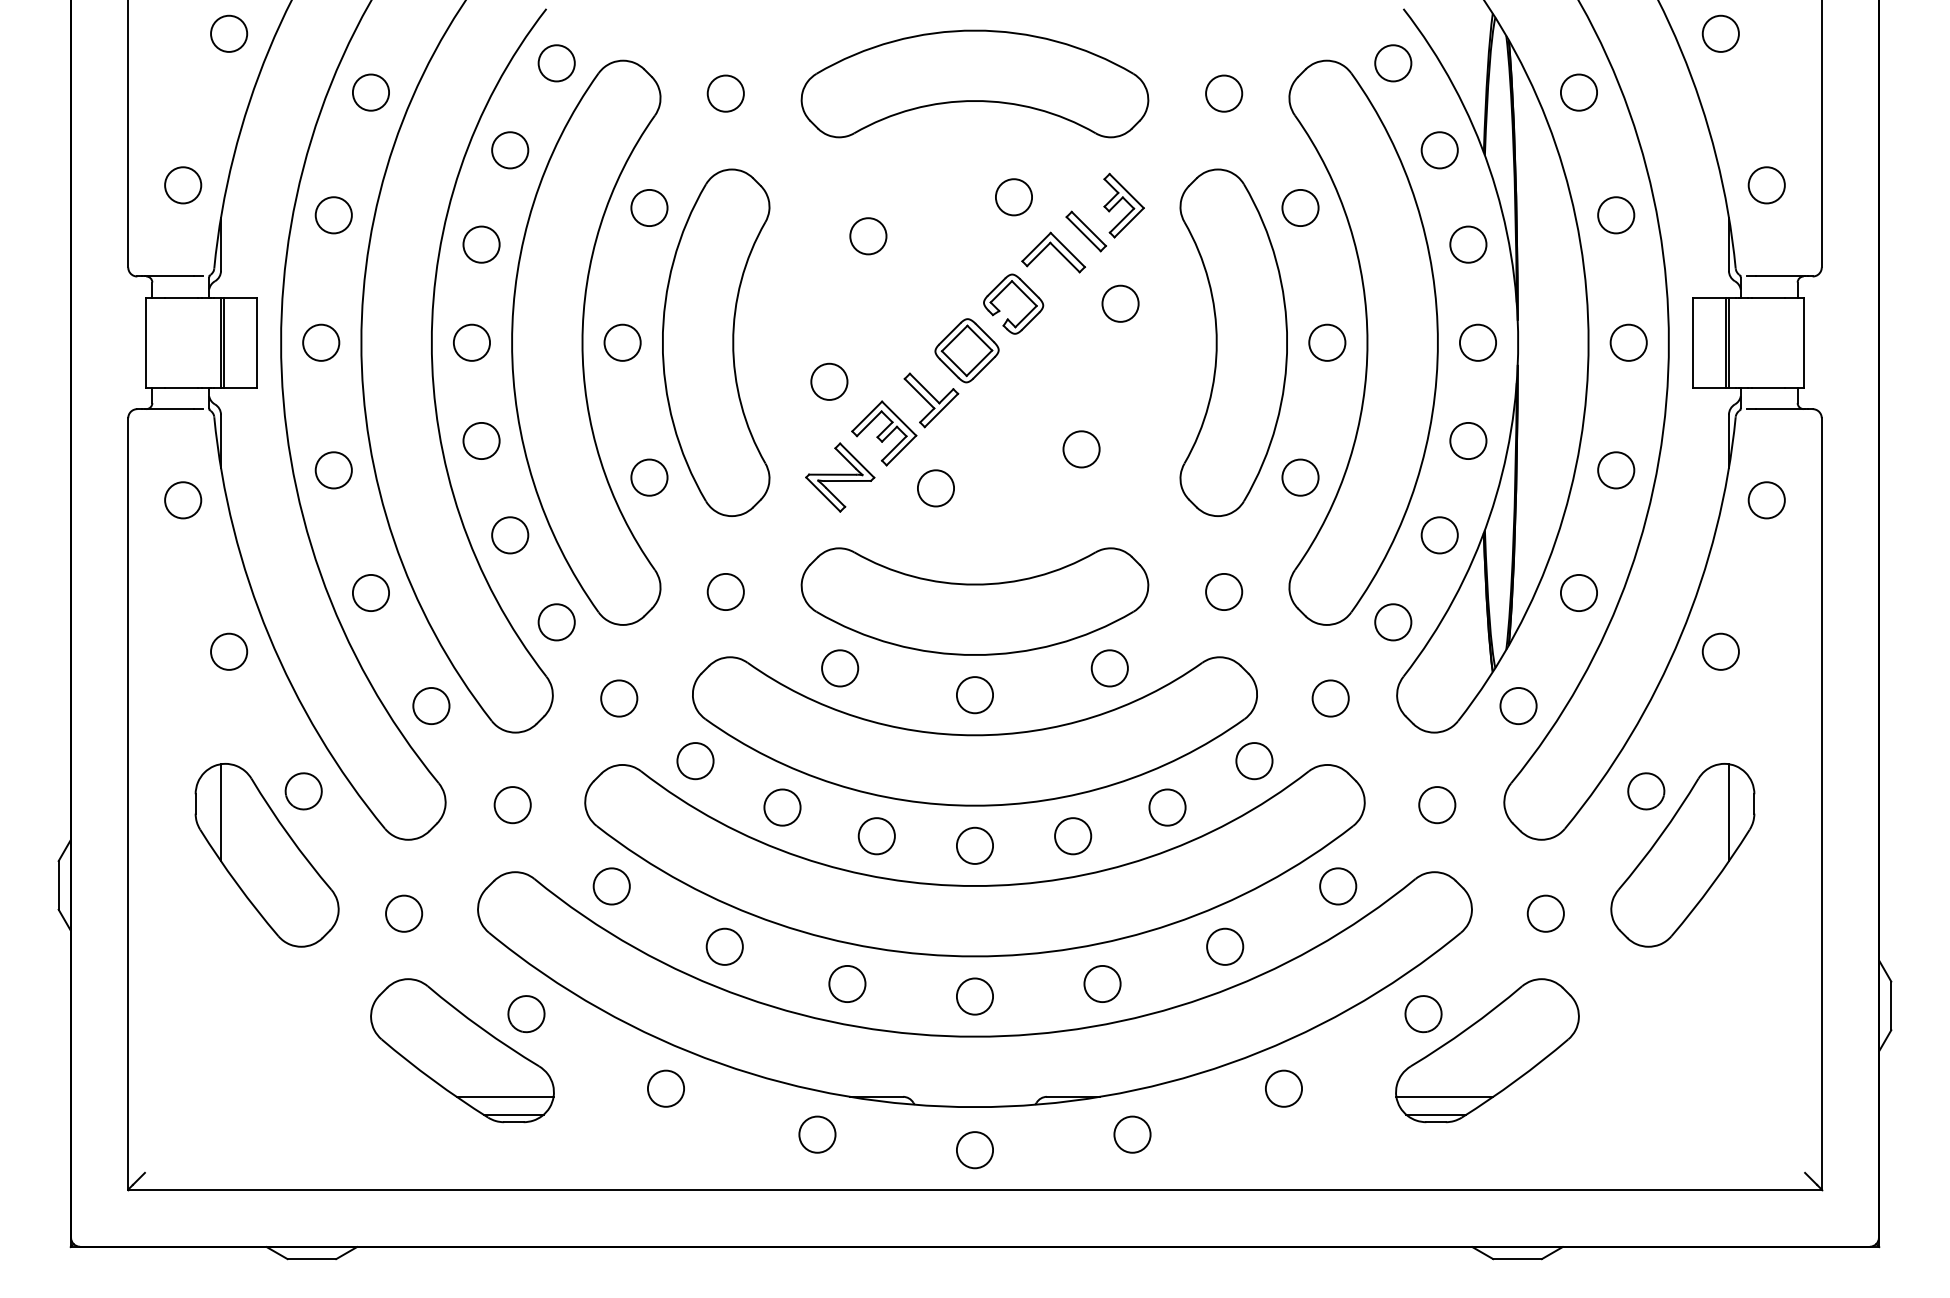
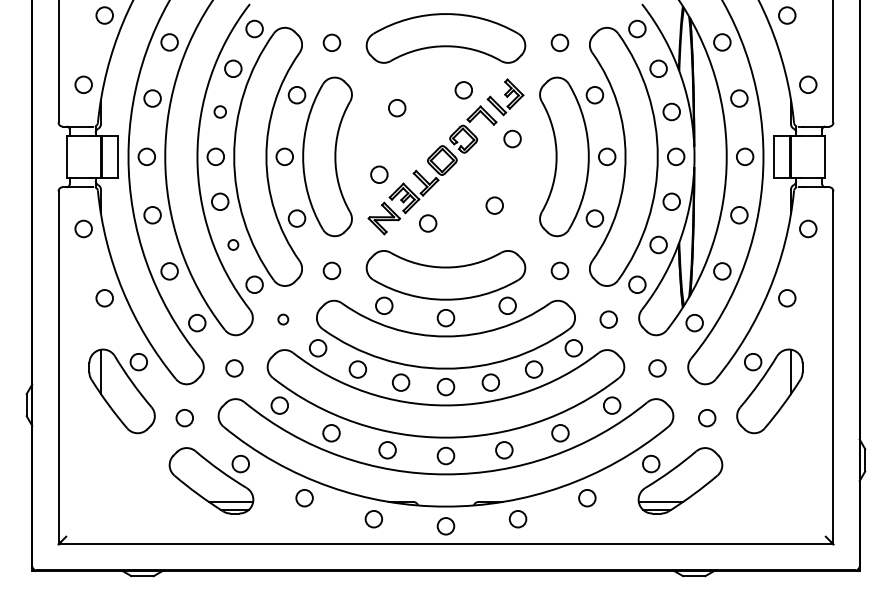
circle: (482, 243) -> (220, 111), size x0.7
circle: (510, 534) -> (233, 244), size x0.6
circle: (619, 698) -> (283, 319), size x0.6

